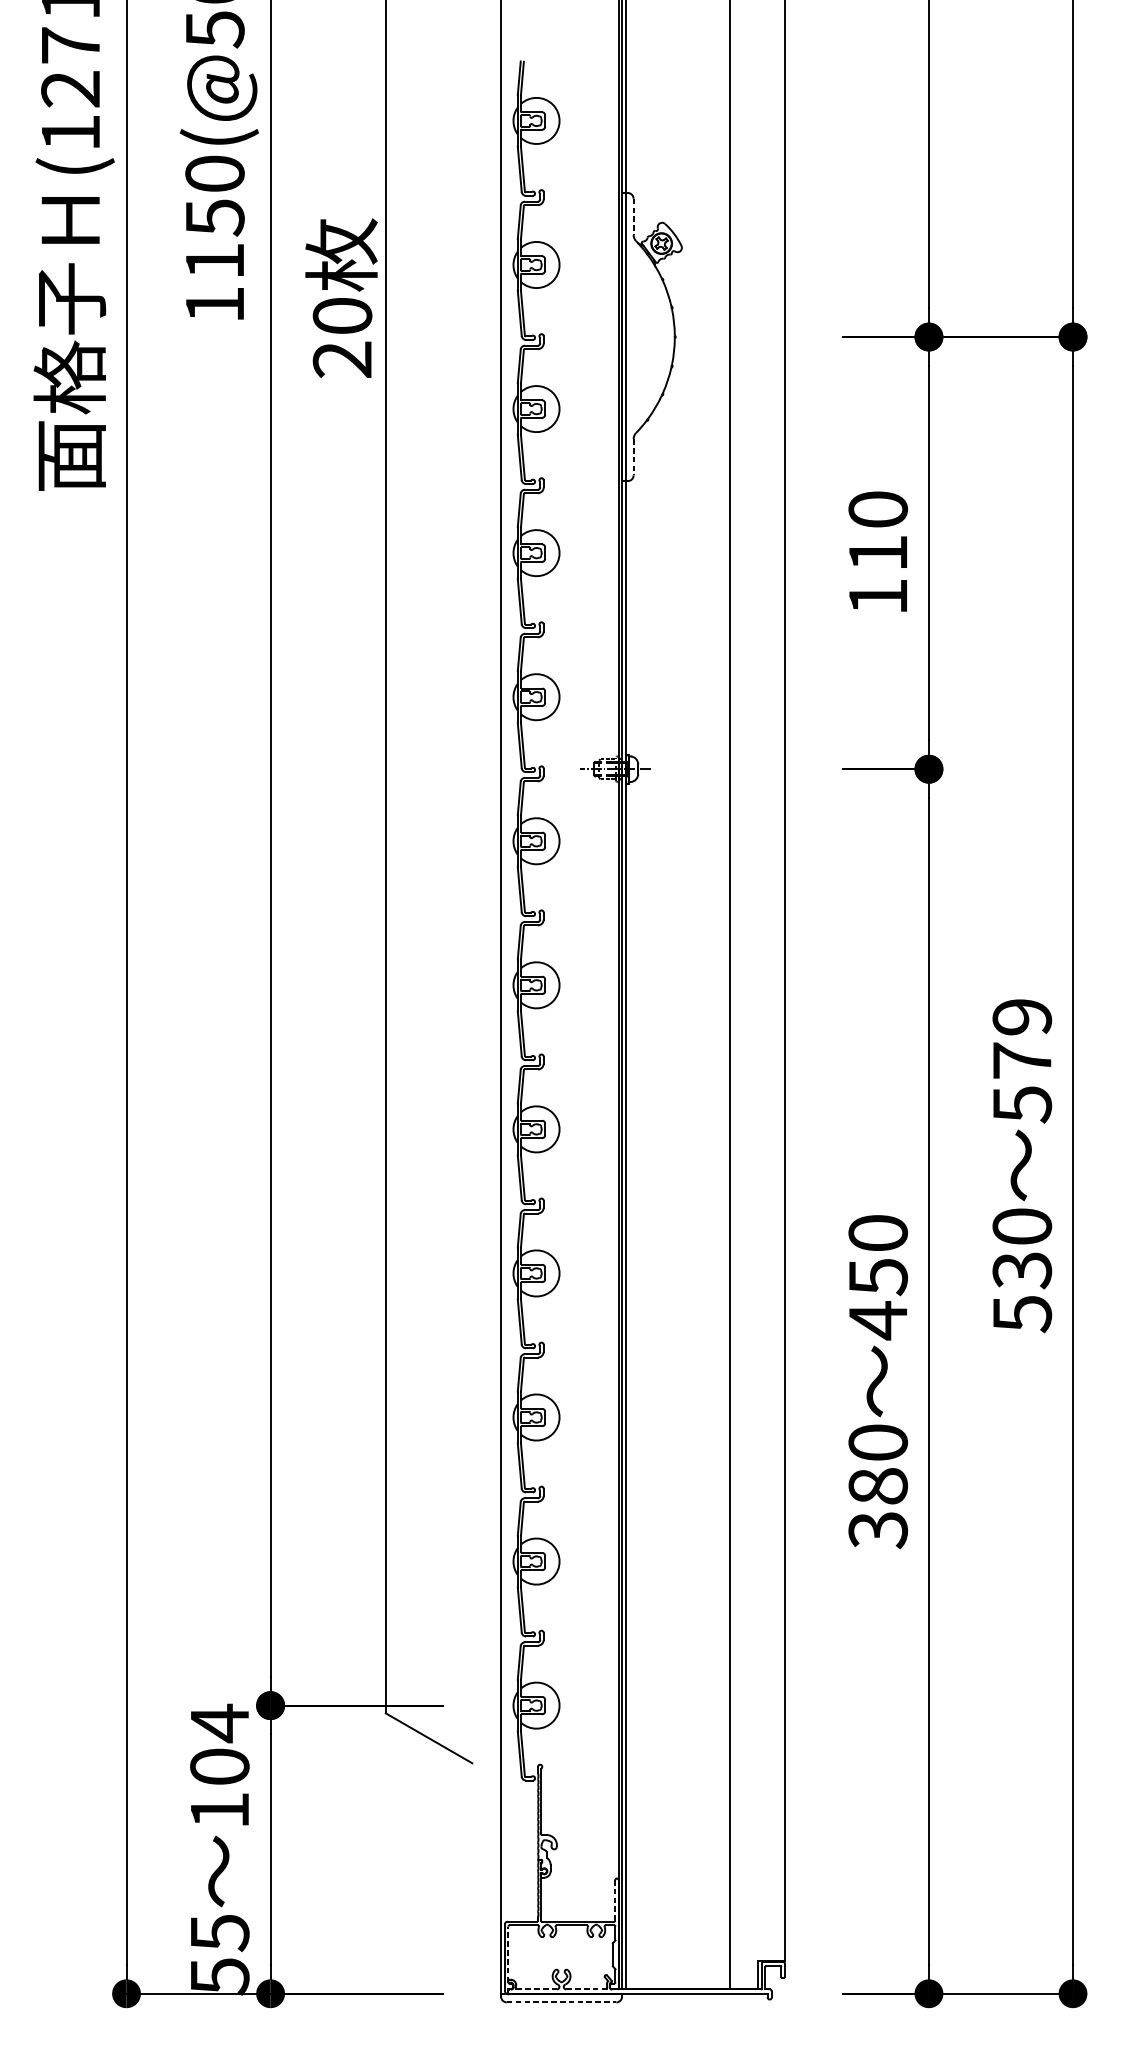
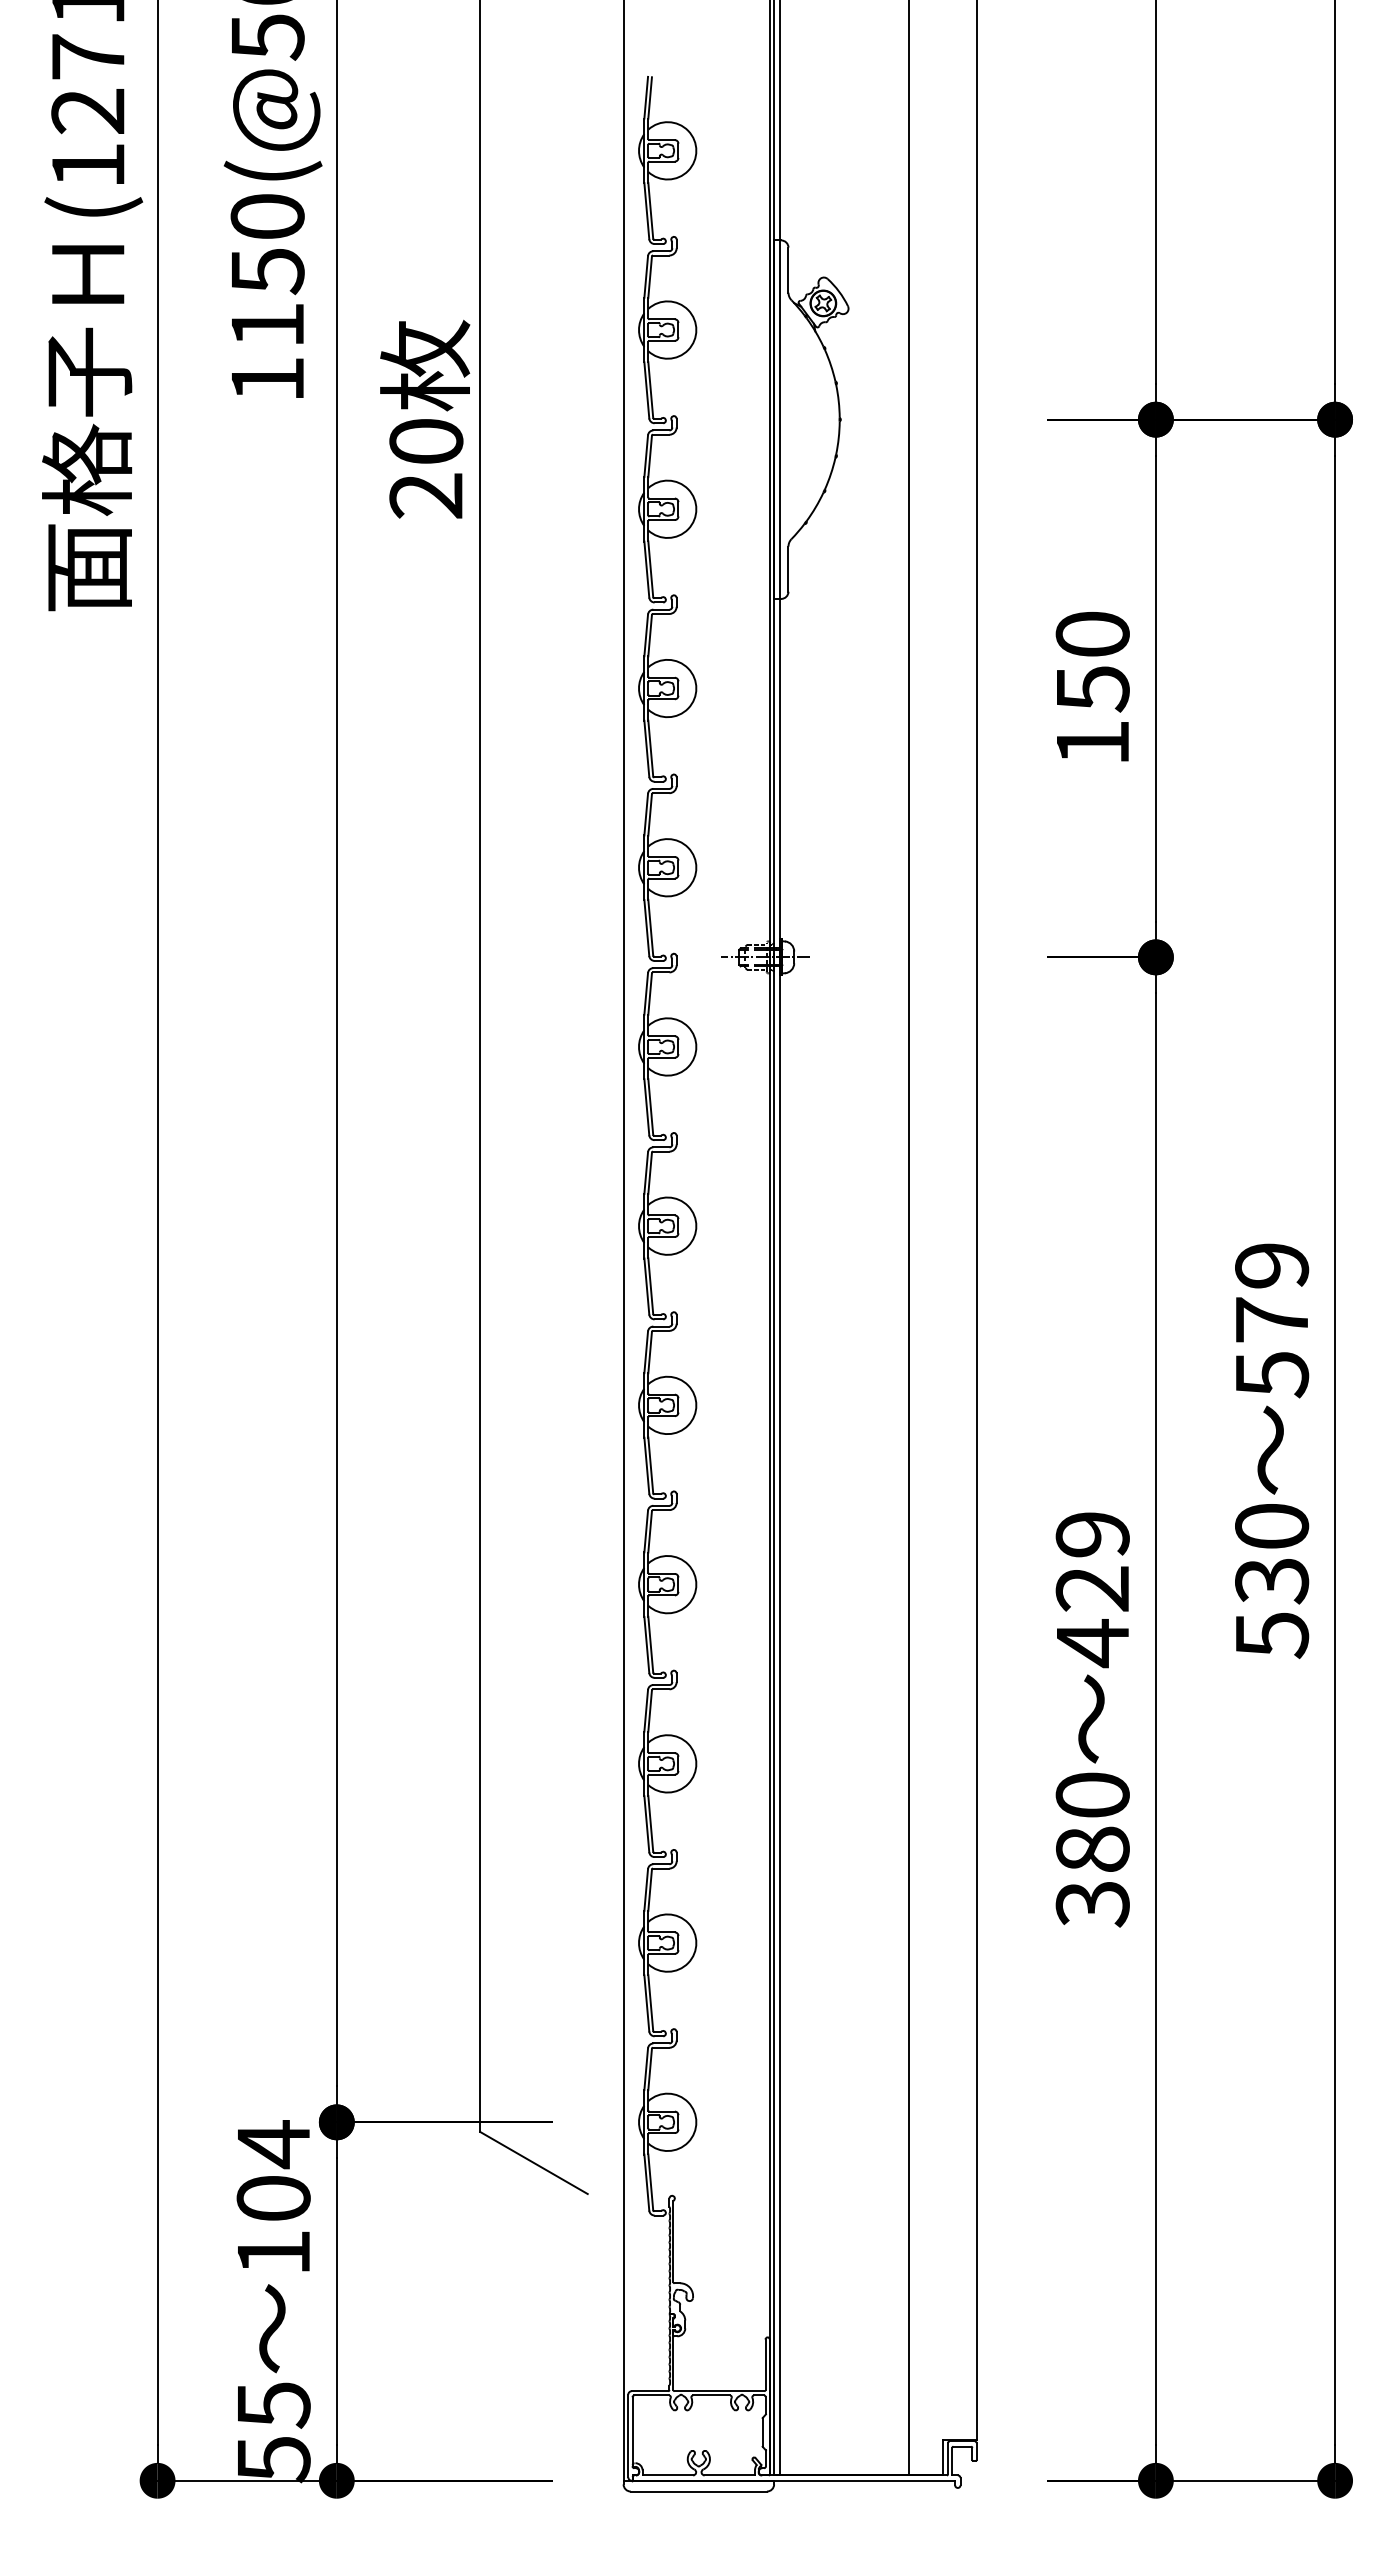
line: (633, 217) -> (788, 270), dashed -> solid
text: (341, 297) -> (425, 418), moved
line: (633, 457) -> (788, 569), dashed -> solid
text: (878, 553) -> (1093, 689), 110 -> 150
text: (878, 1255) -> (1092, 1562), 450 -> 429
line: (615, 1900) -> (765, 2364), dashed -> solid
line: (508, 1954) -> (632, 2431), dashed -> solid
line: (537, 1989) -> (668, 2475), dashed -> solid
line: (587, 1989) -> (730, 2475), dashed -> solid
line: (562, 2002) -> (699, 2491), dashed -> solid

